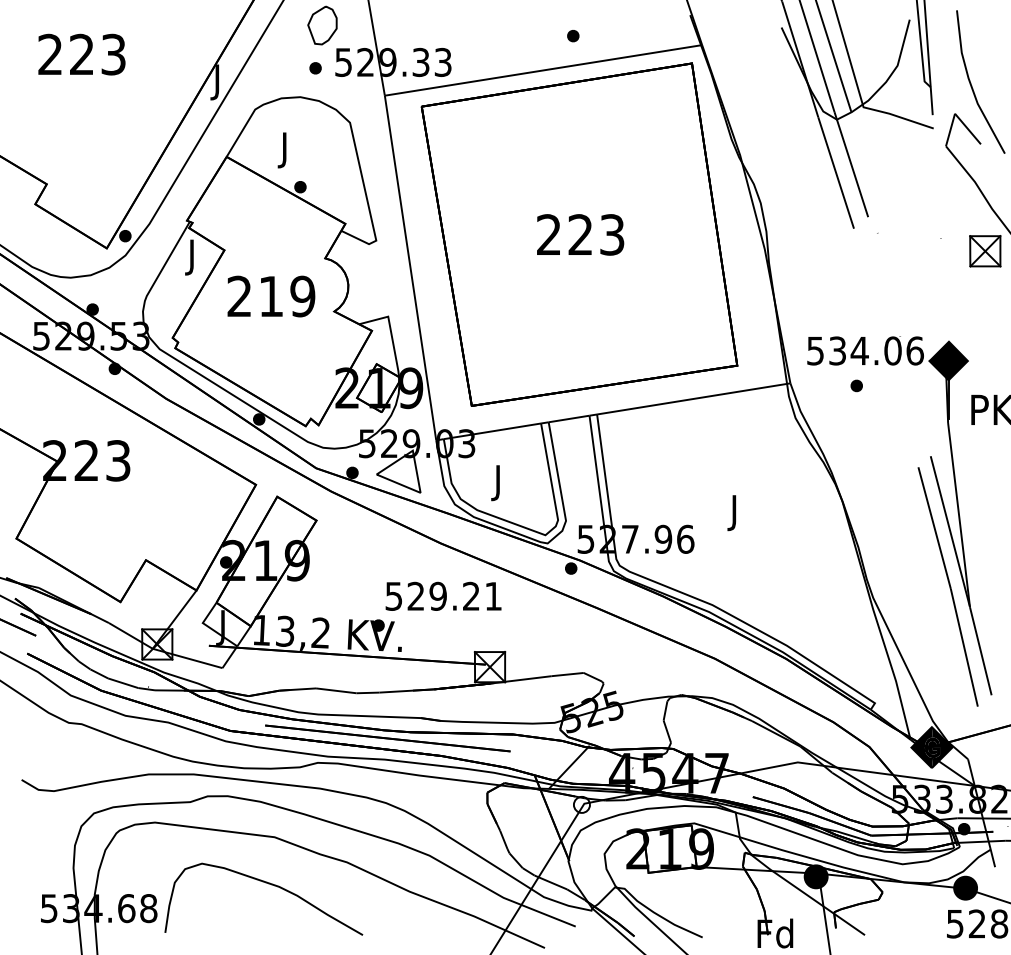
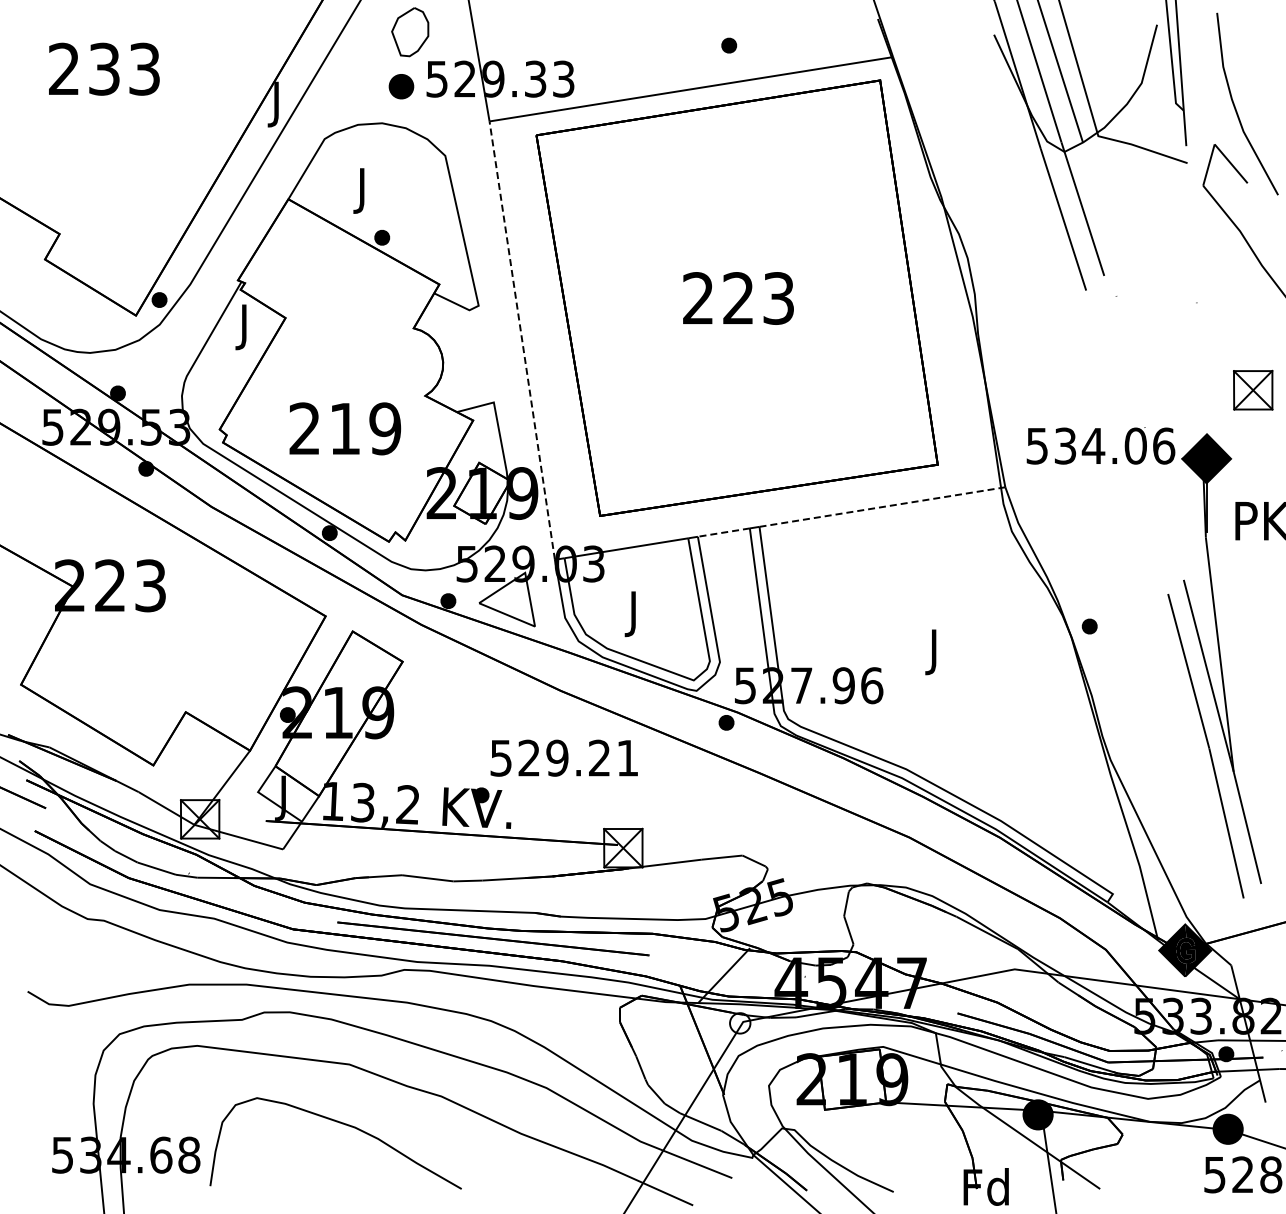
text: (82, 54) -> (104, 68), 223 -> 233
part: (315, 68) -> (401, 86), size x1.6
part: (985, 250) -> (1253, 389), moved
line: (410, 267) -> (522, 340), solid -> dashed
text: (271, 296) -> (345, 428), moved
part: (856, 385) -> (1089, 626), moved
line: (693, 399) -> (882, 507), solid -> dashed
line: (568, 418) -> (723, 532), solid -> dashed

